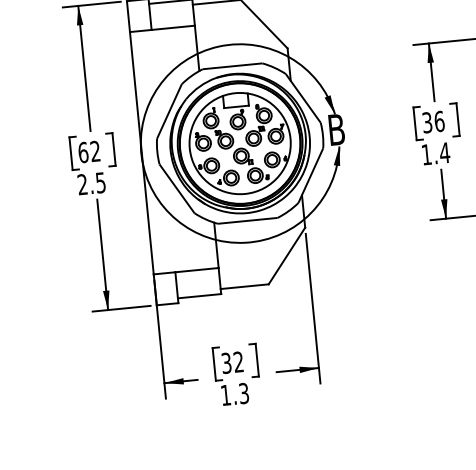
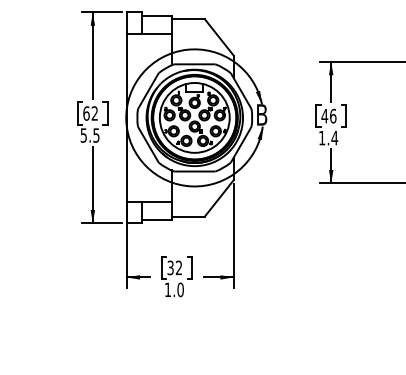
text: (426, 121) -> (324, 115), 36 -> 46
text: (82, 184) -> (83, 135), 2.5 -> 5.5
text: (243, 392) -> (180, 289), 1.3 -> 1.0

